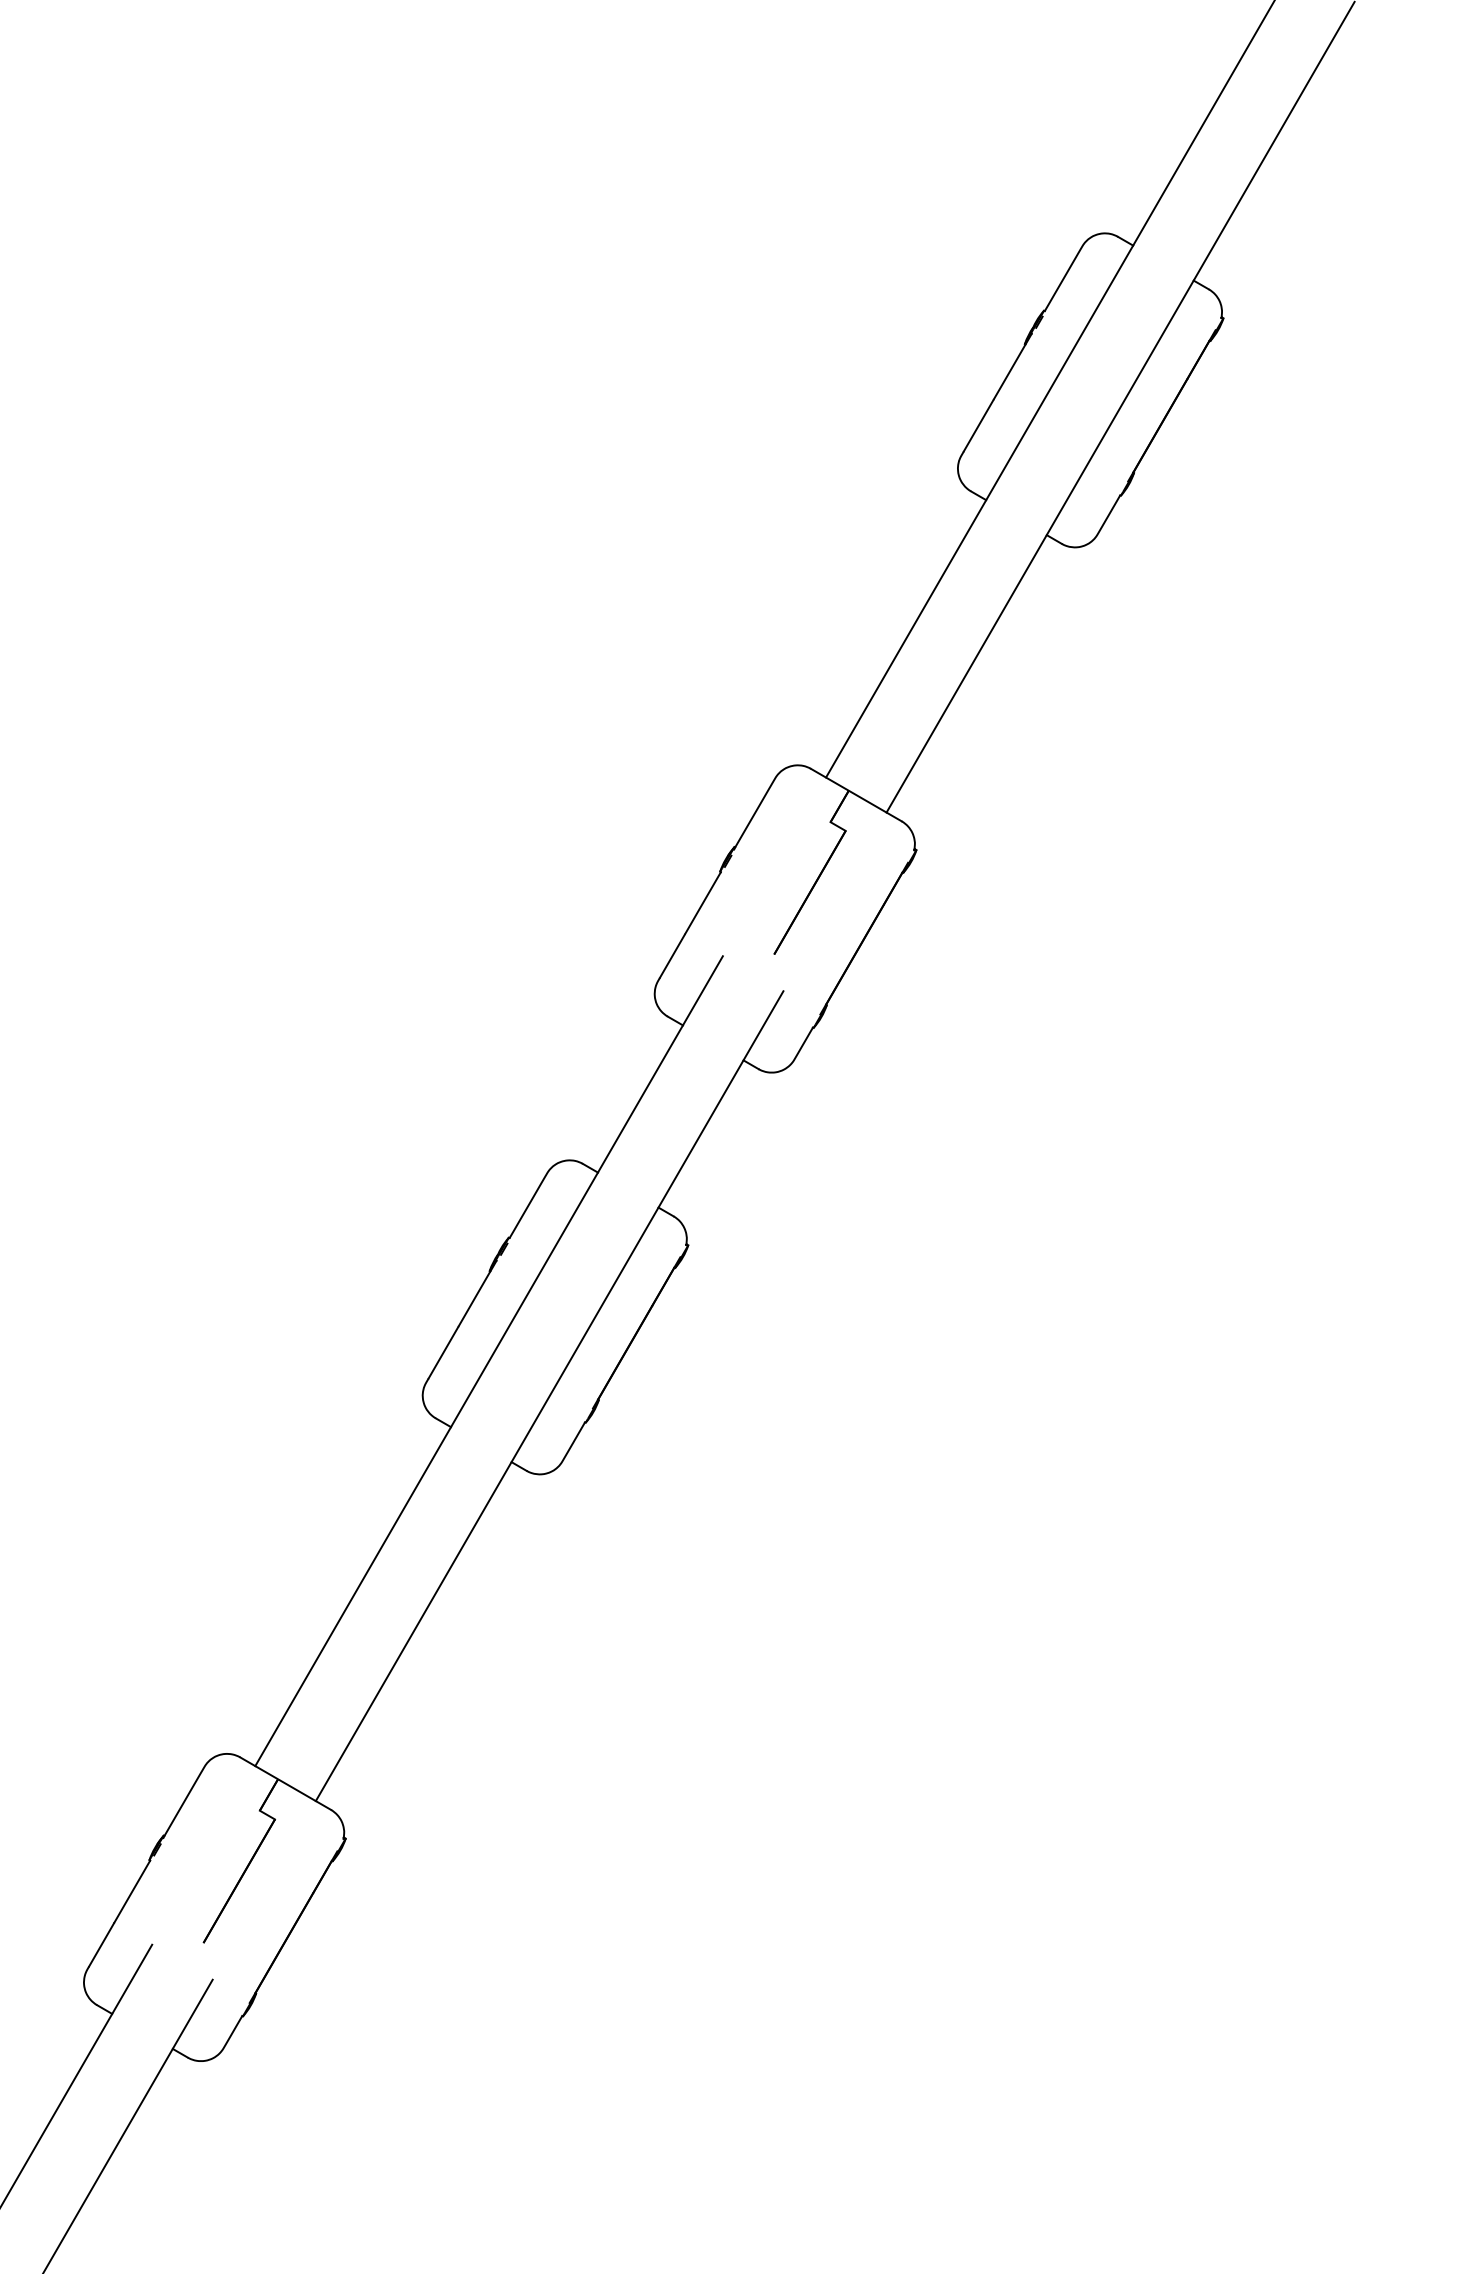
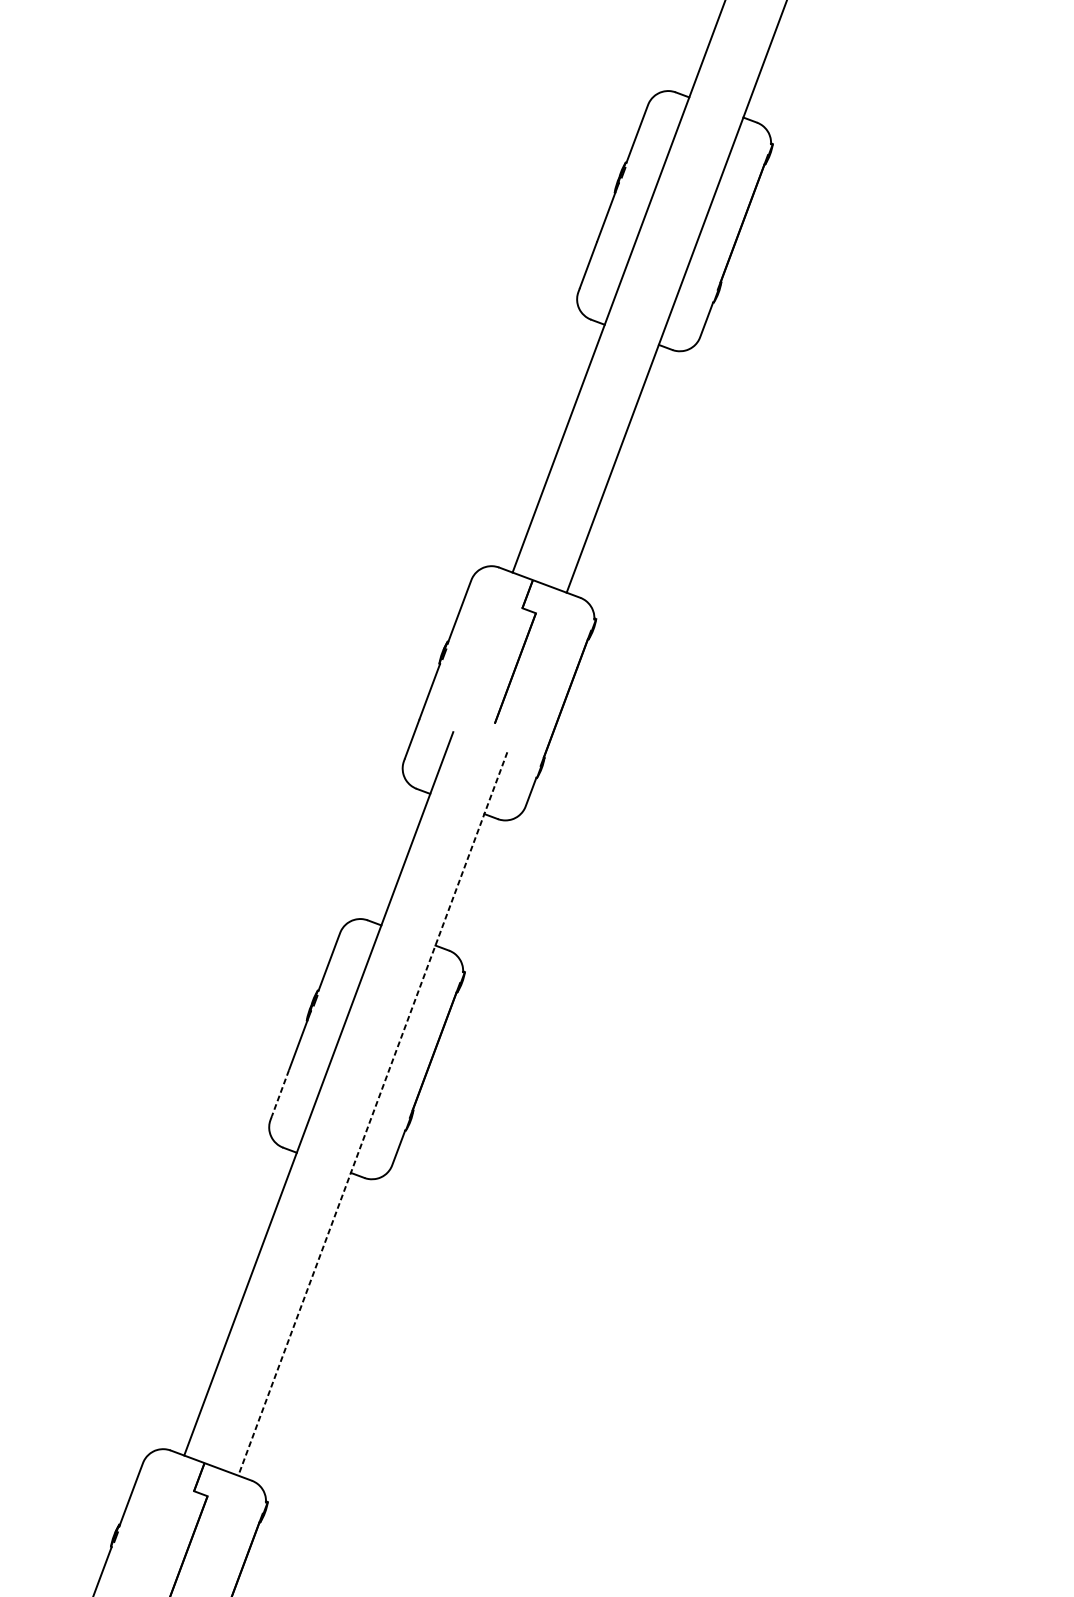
line: (443, 1352) -> (280, 1093), solid -> dashed
line: (549, 1396) -> (372, 1114), solid -> dashed

